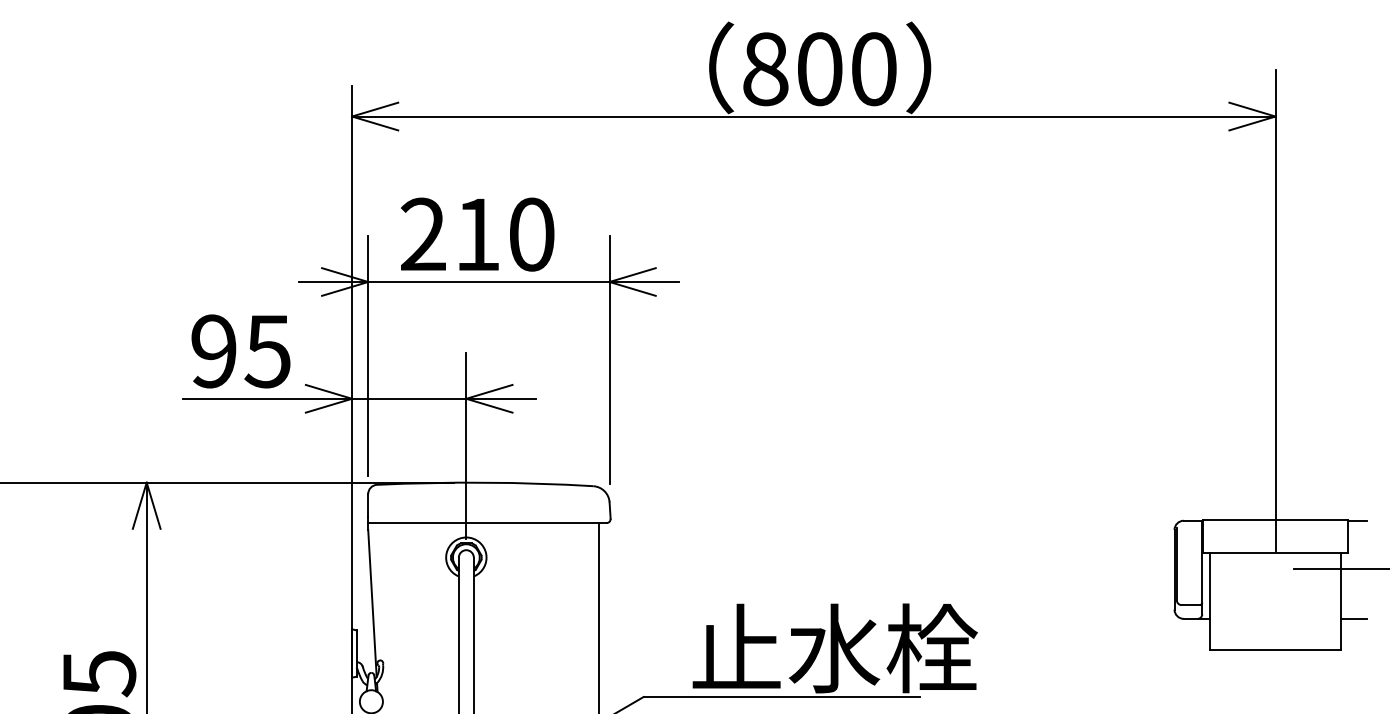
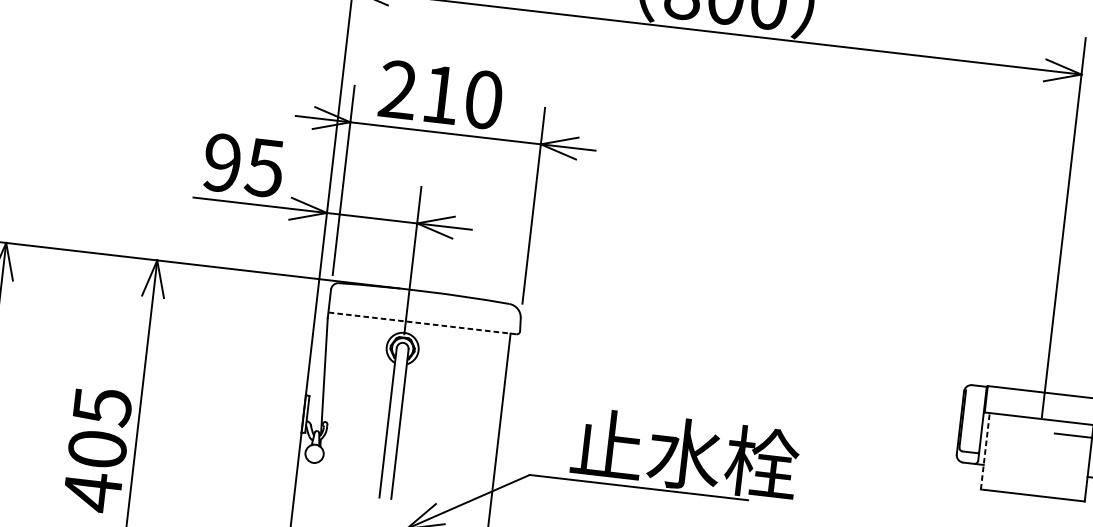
line: (486, 523) -> (421, 323), solid -> dashed
line: (1209, 601) -> (985, 451), solid -> dashed

